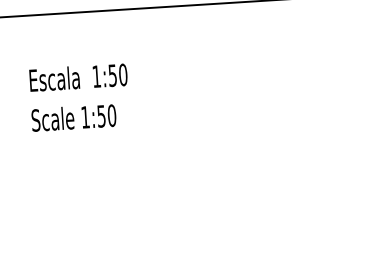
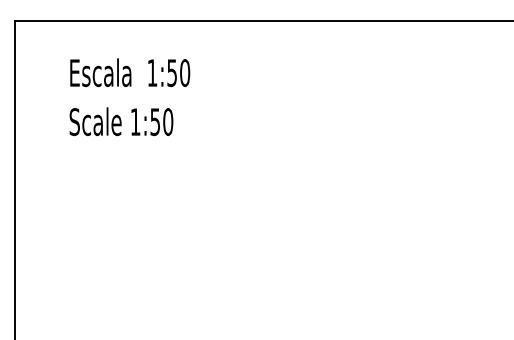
text: (79, 97) -> (129, 97), moved

